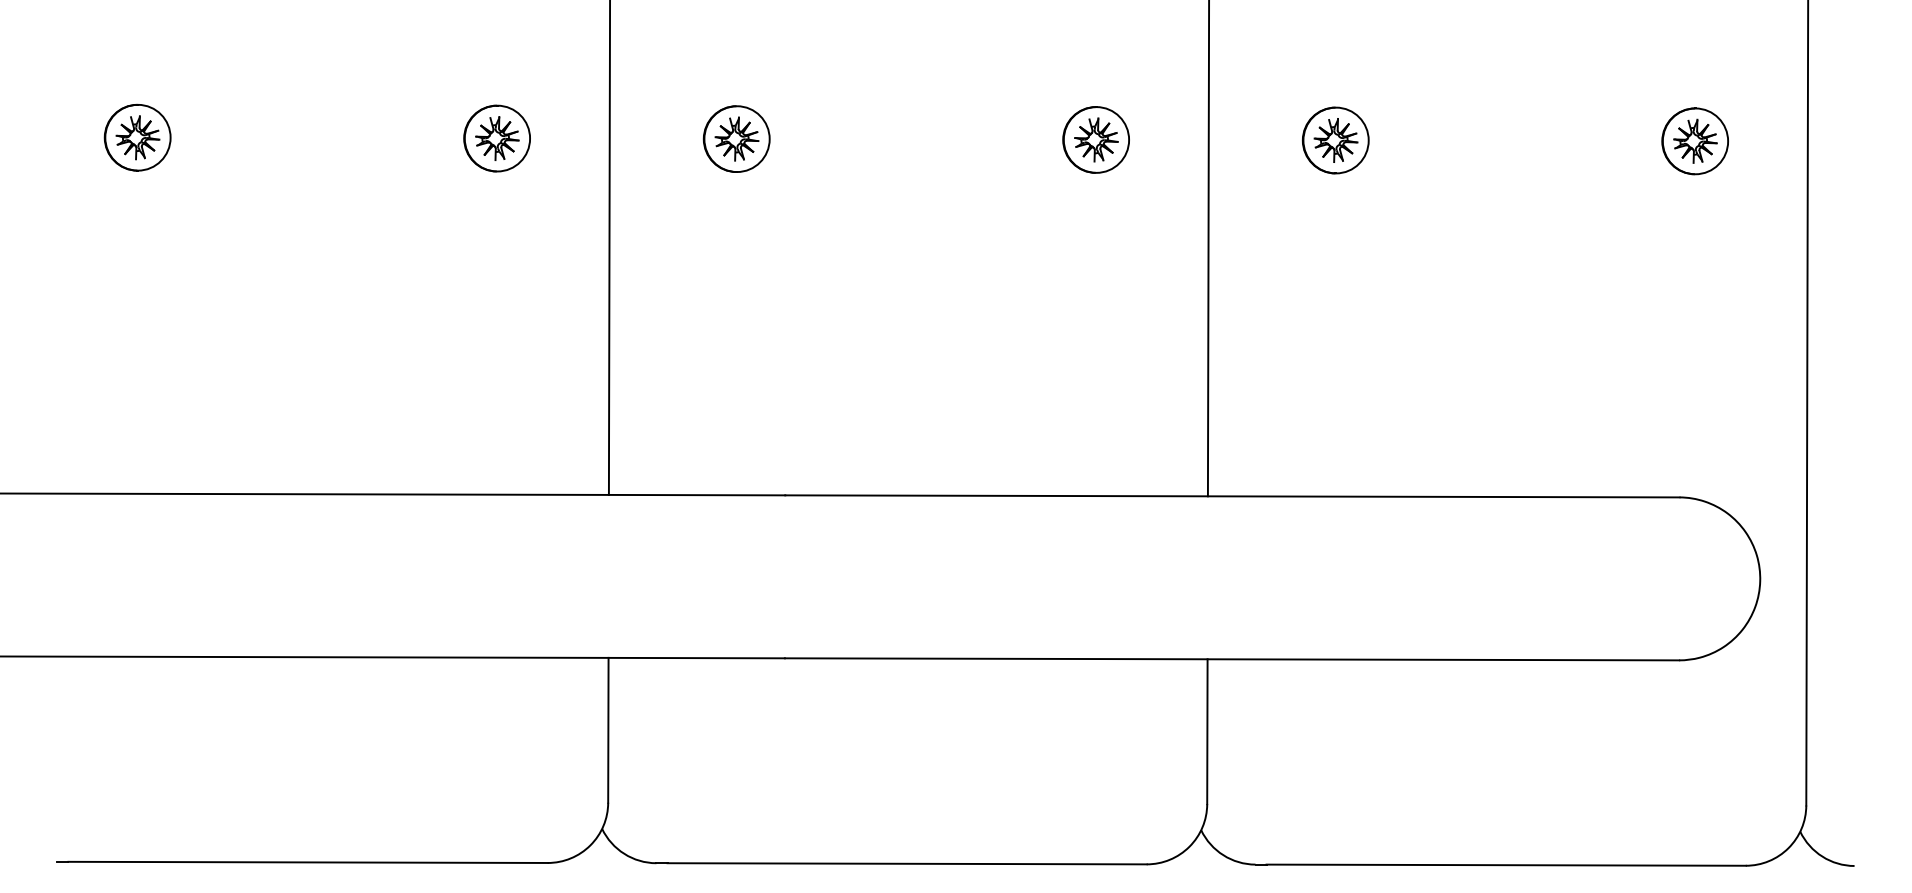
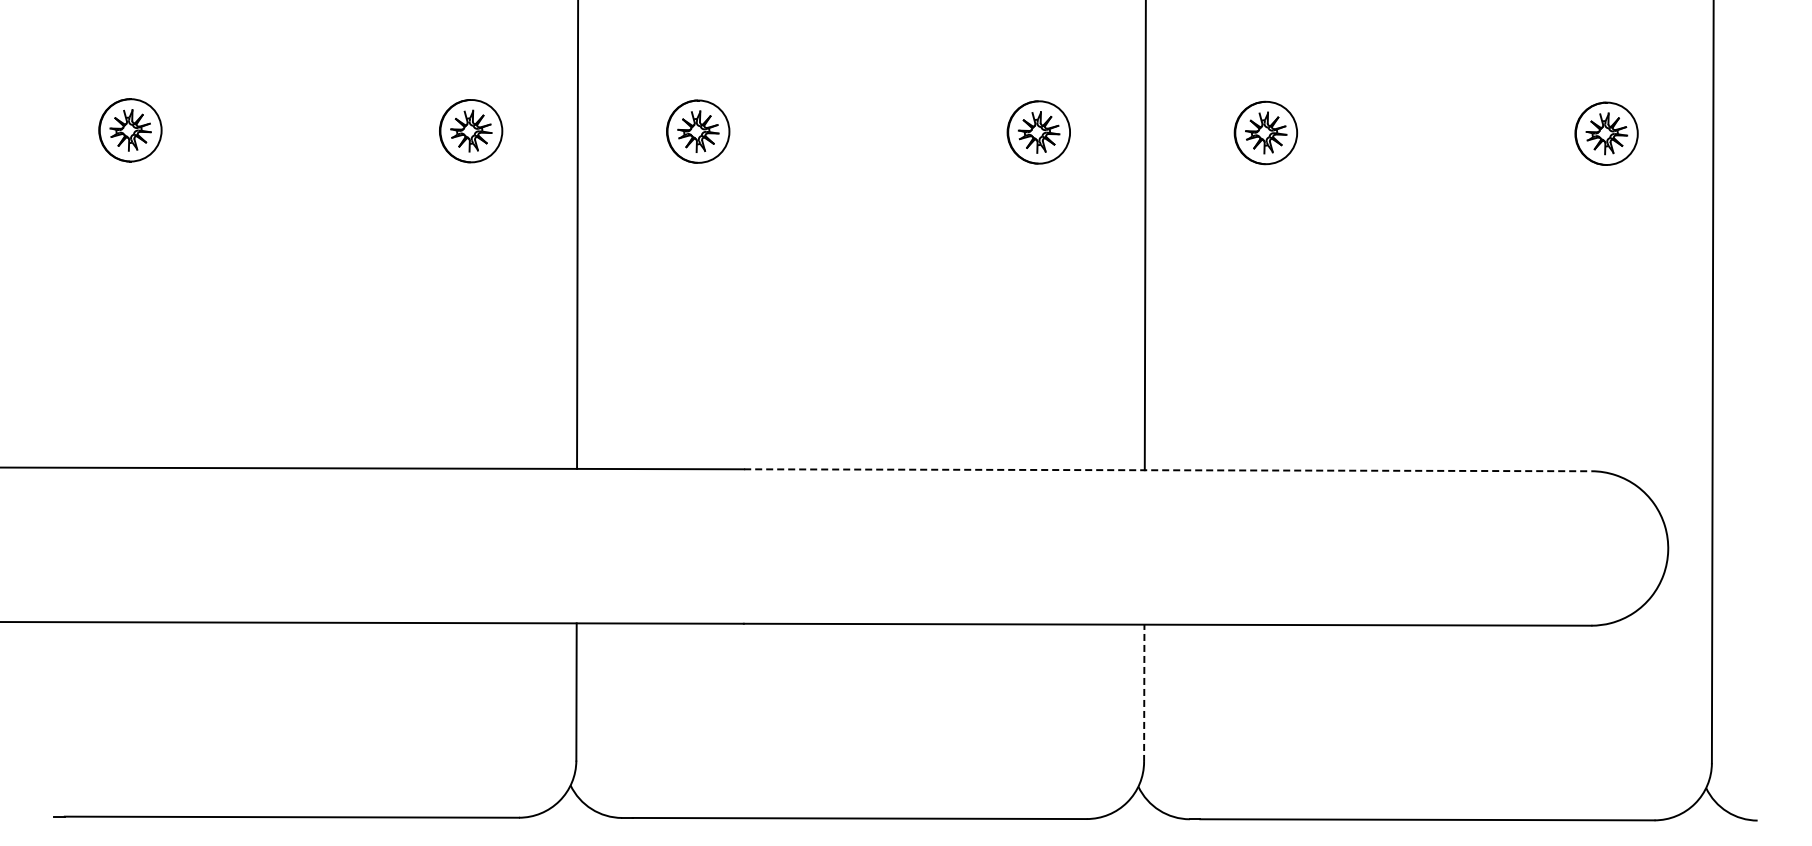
line: (1231, 496) -> (1167, 470), solid -> dashed
line: (1207, 731) -> (1144, 693), solid -> dashed

